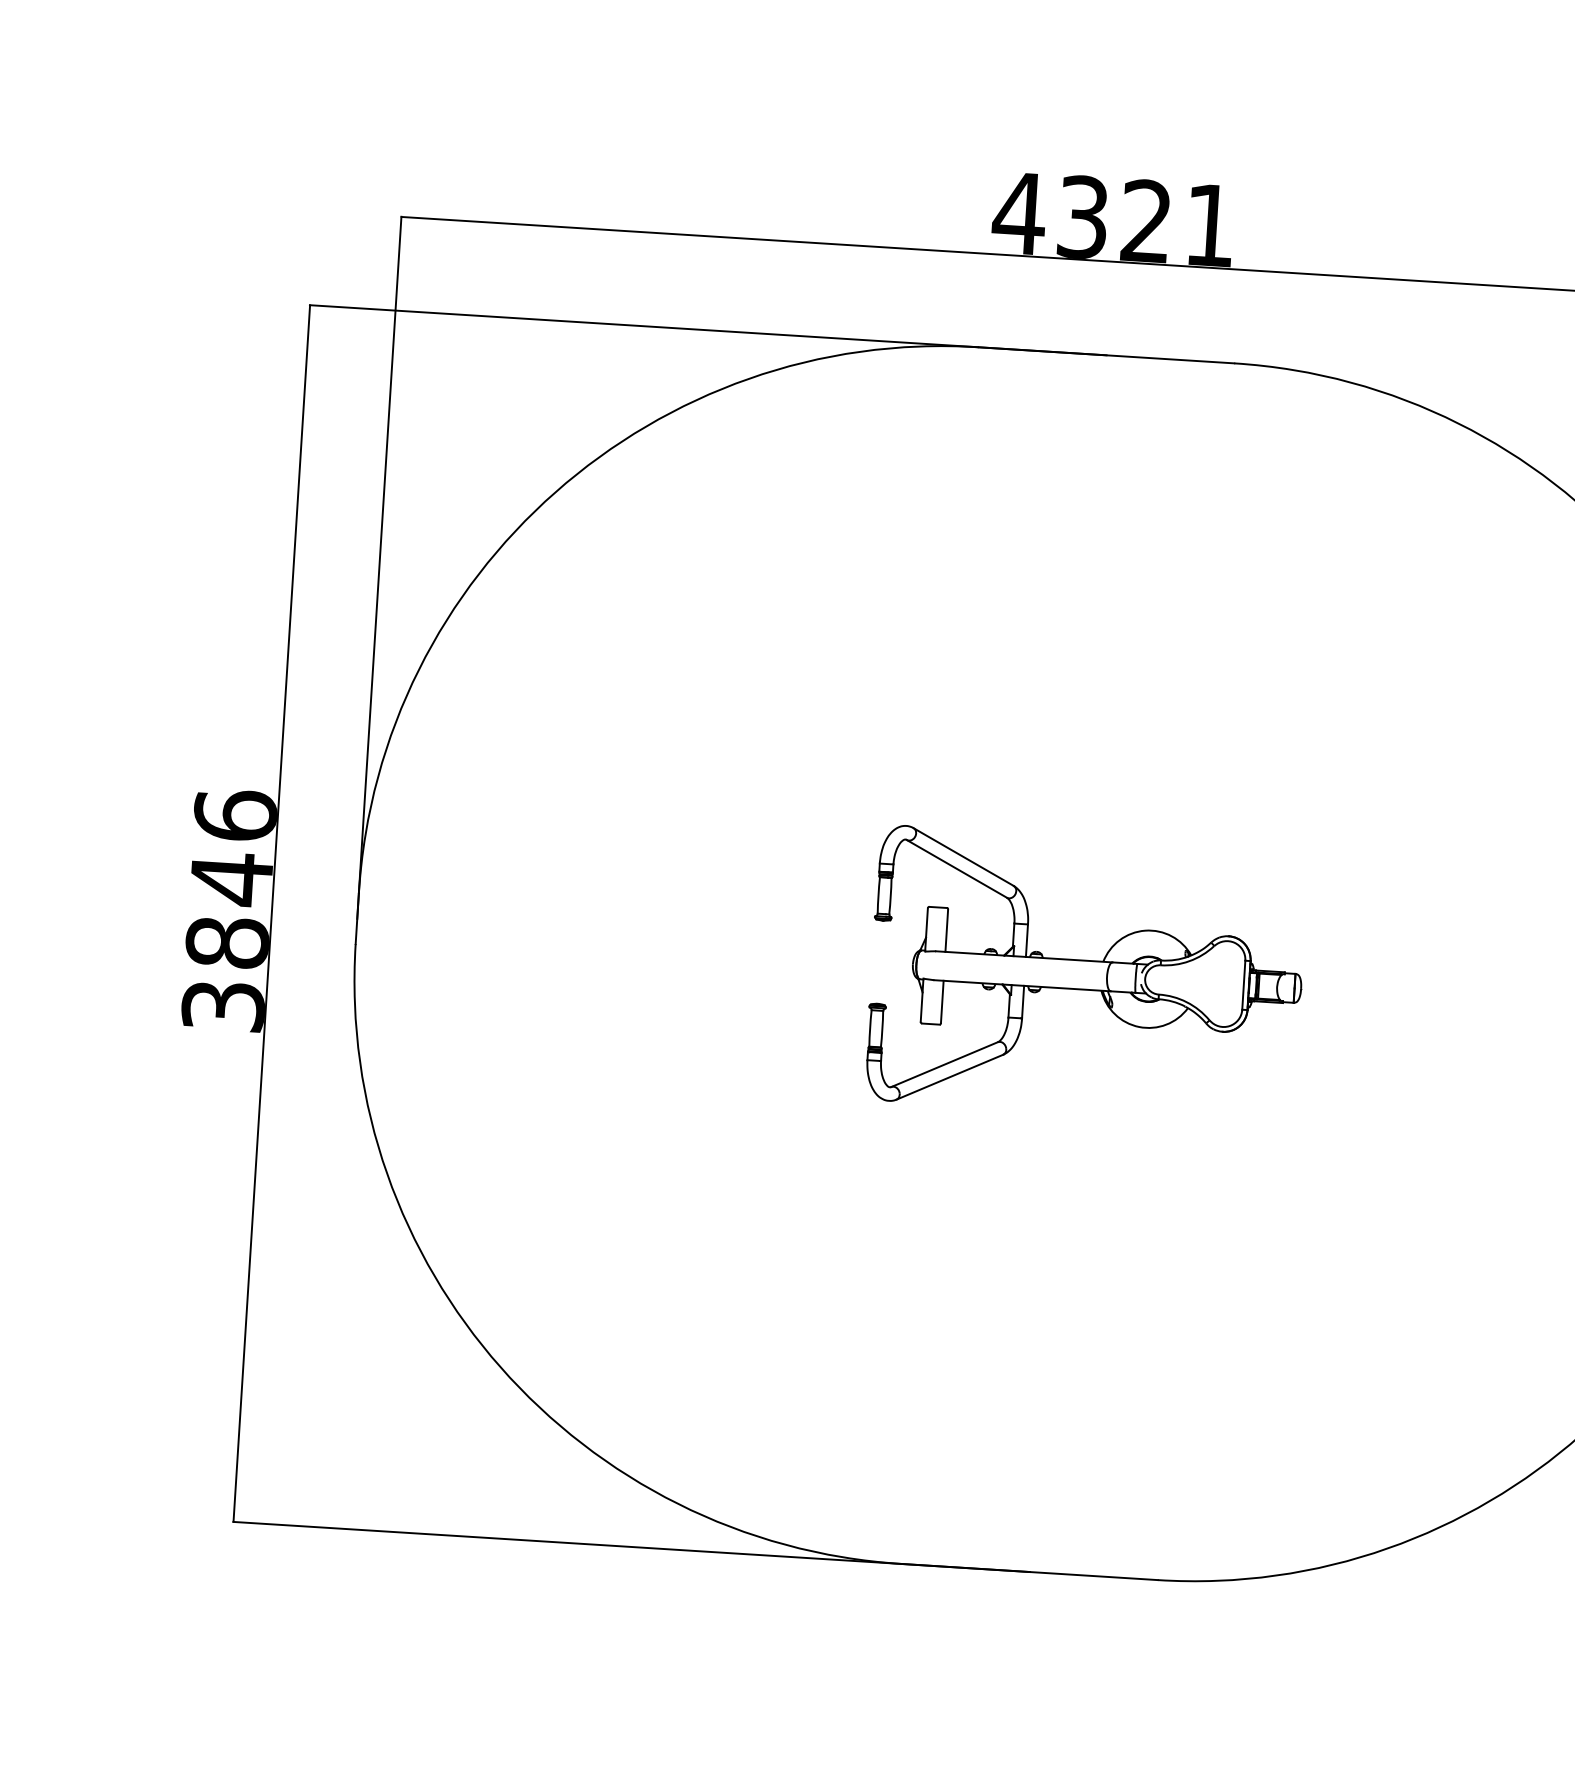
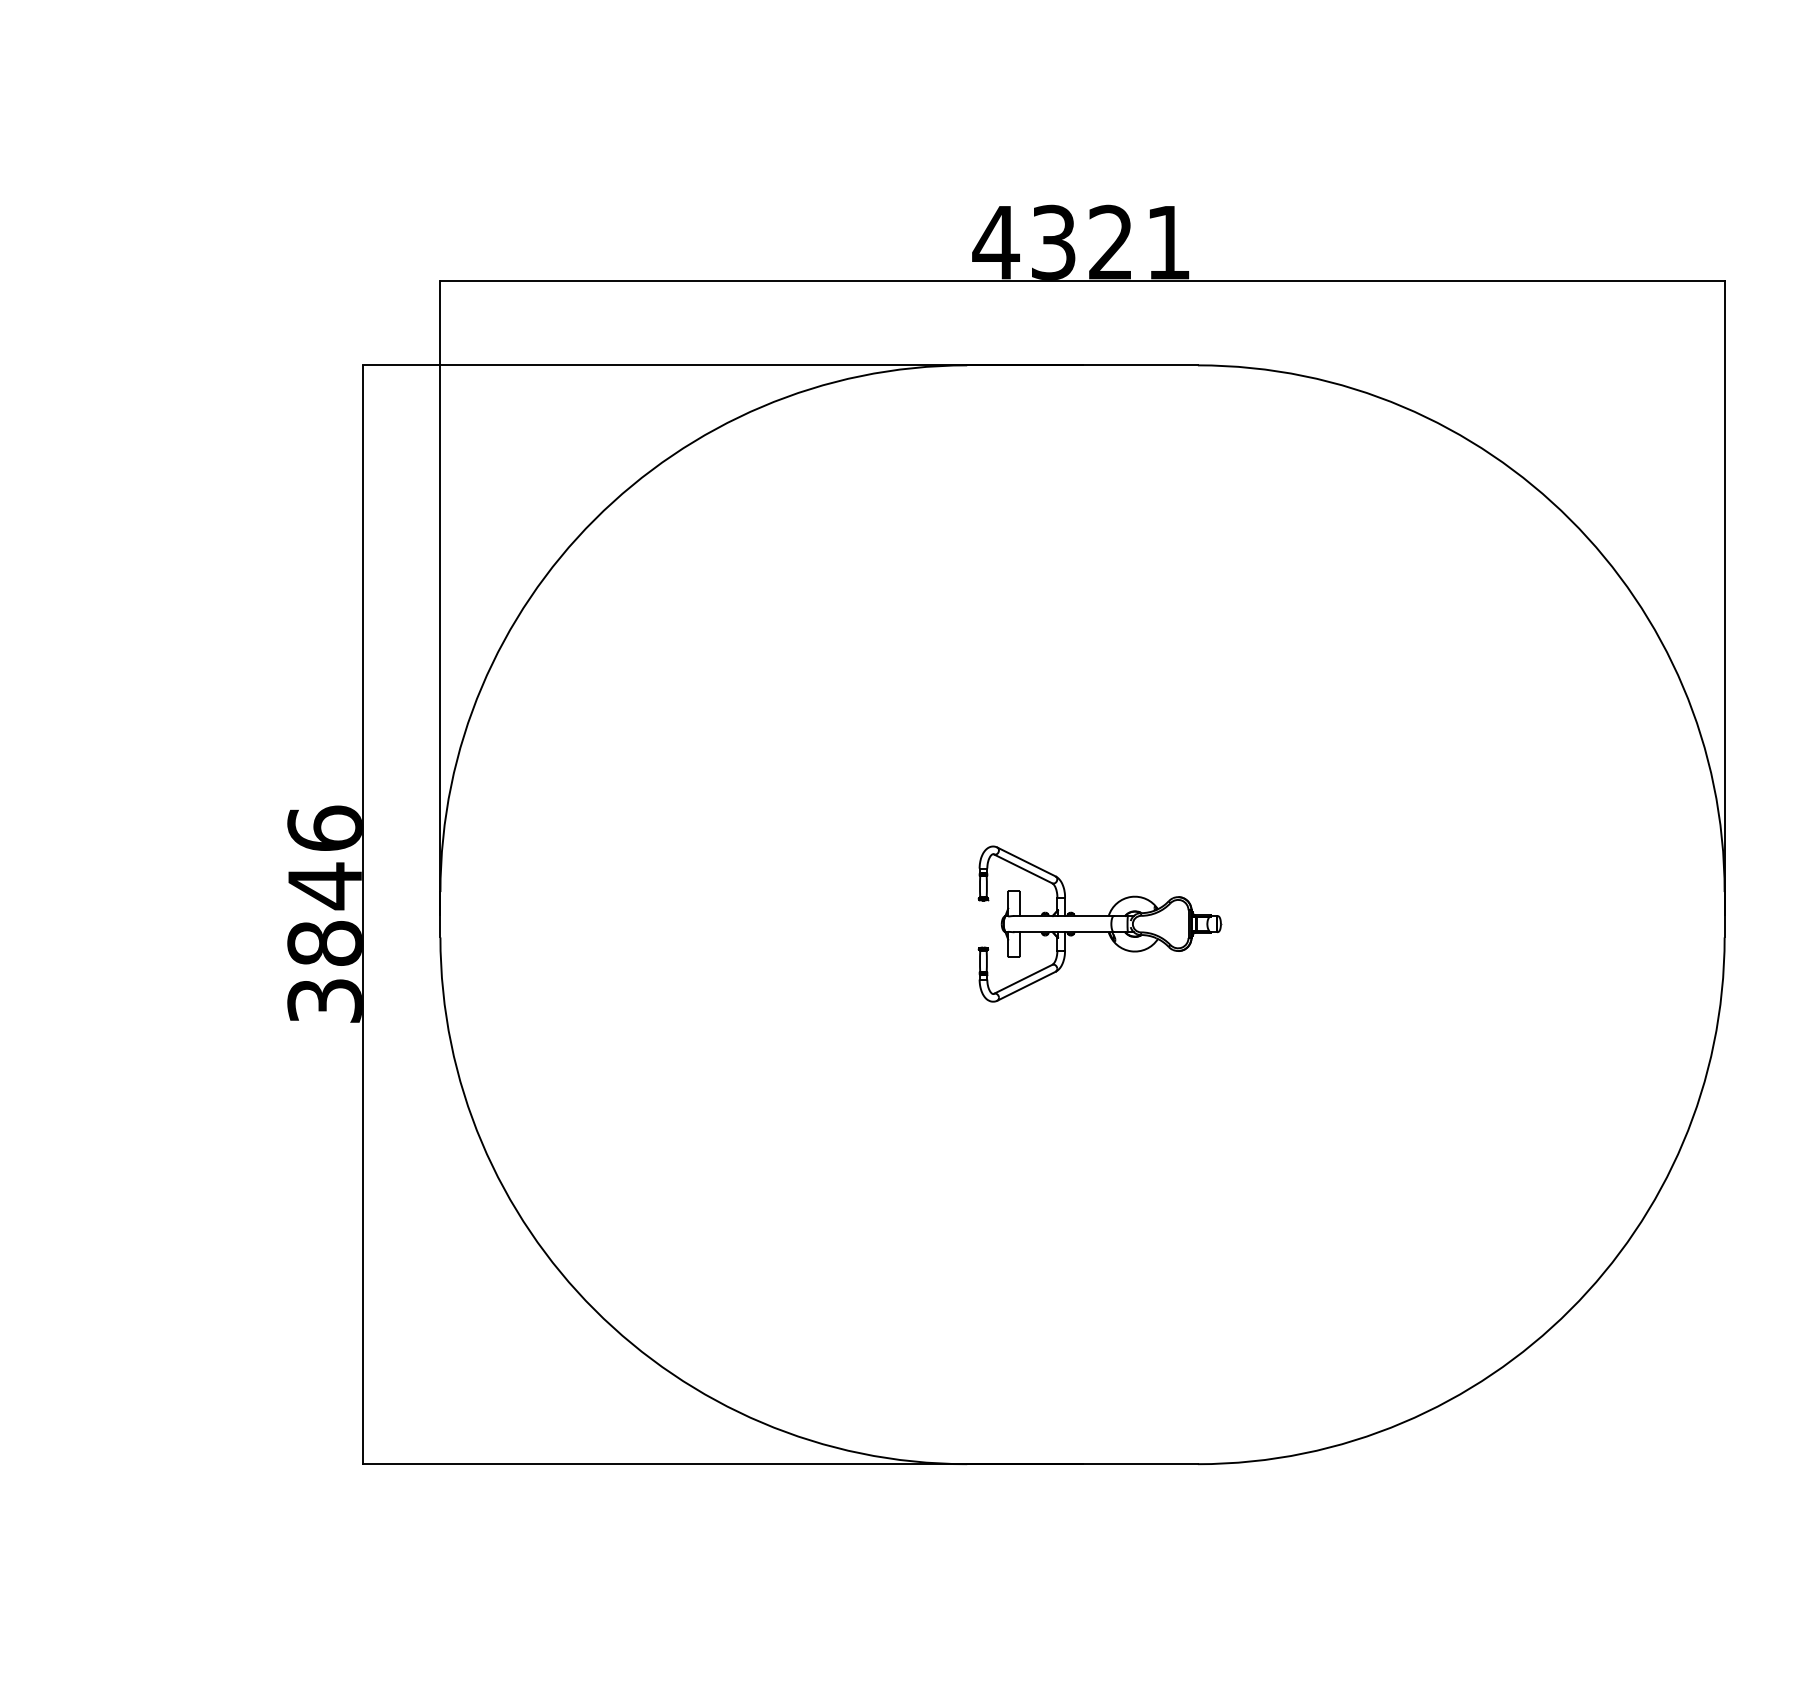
part: (1086, 974) -> (1099, 923), size x0.62

